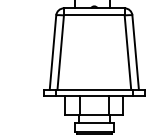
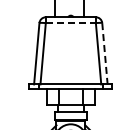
line: (95, 15) -> (71, 23), solid -> dashed
line: (135, 52) -> (104, 53), solid -> dashed

